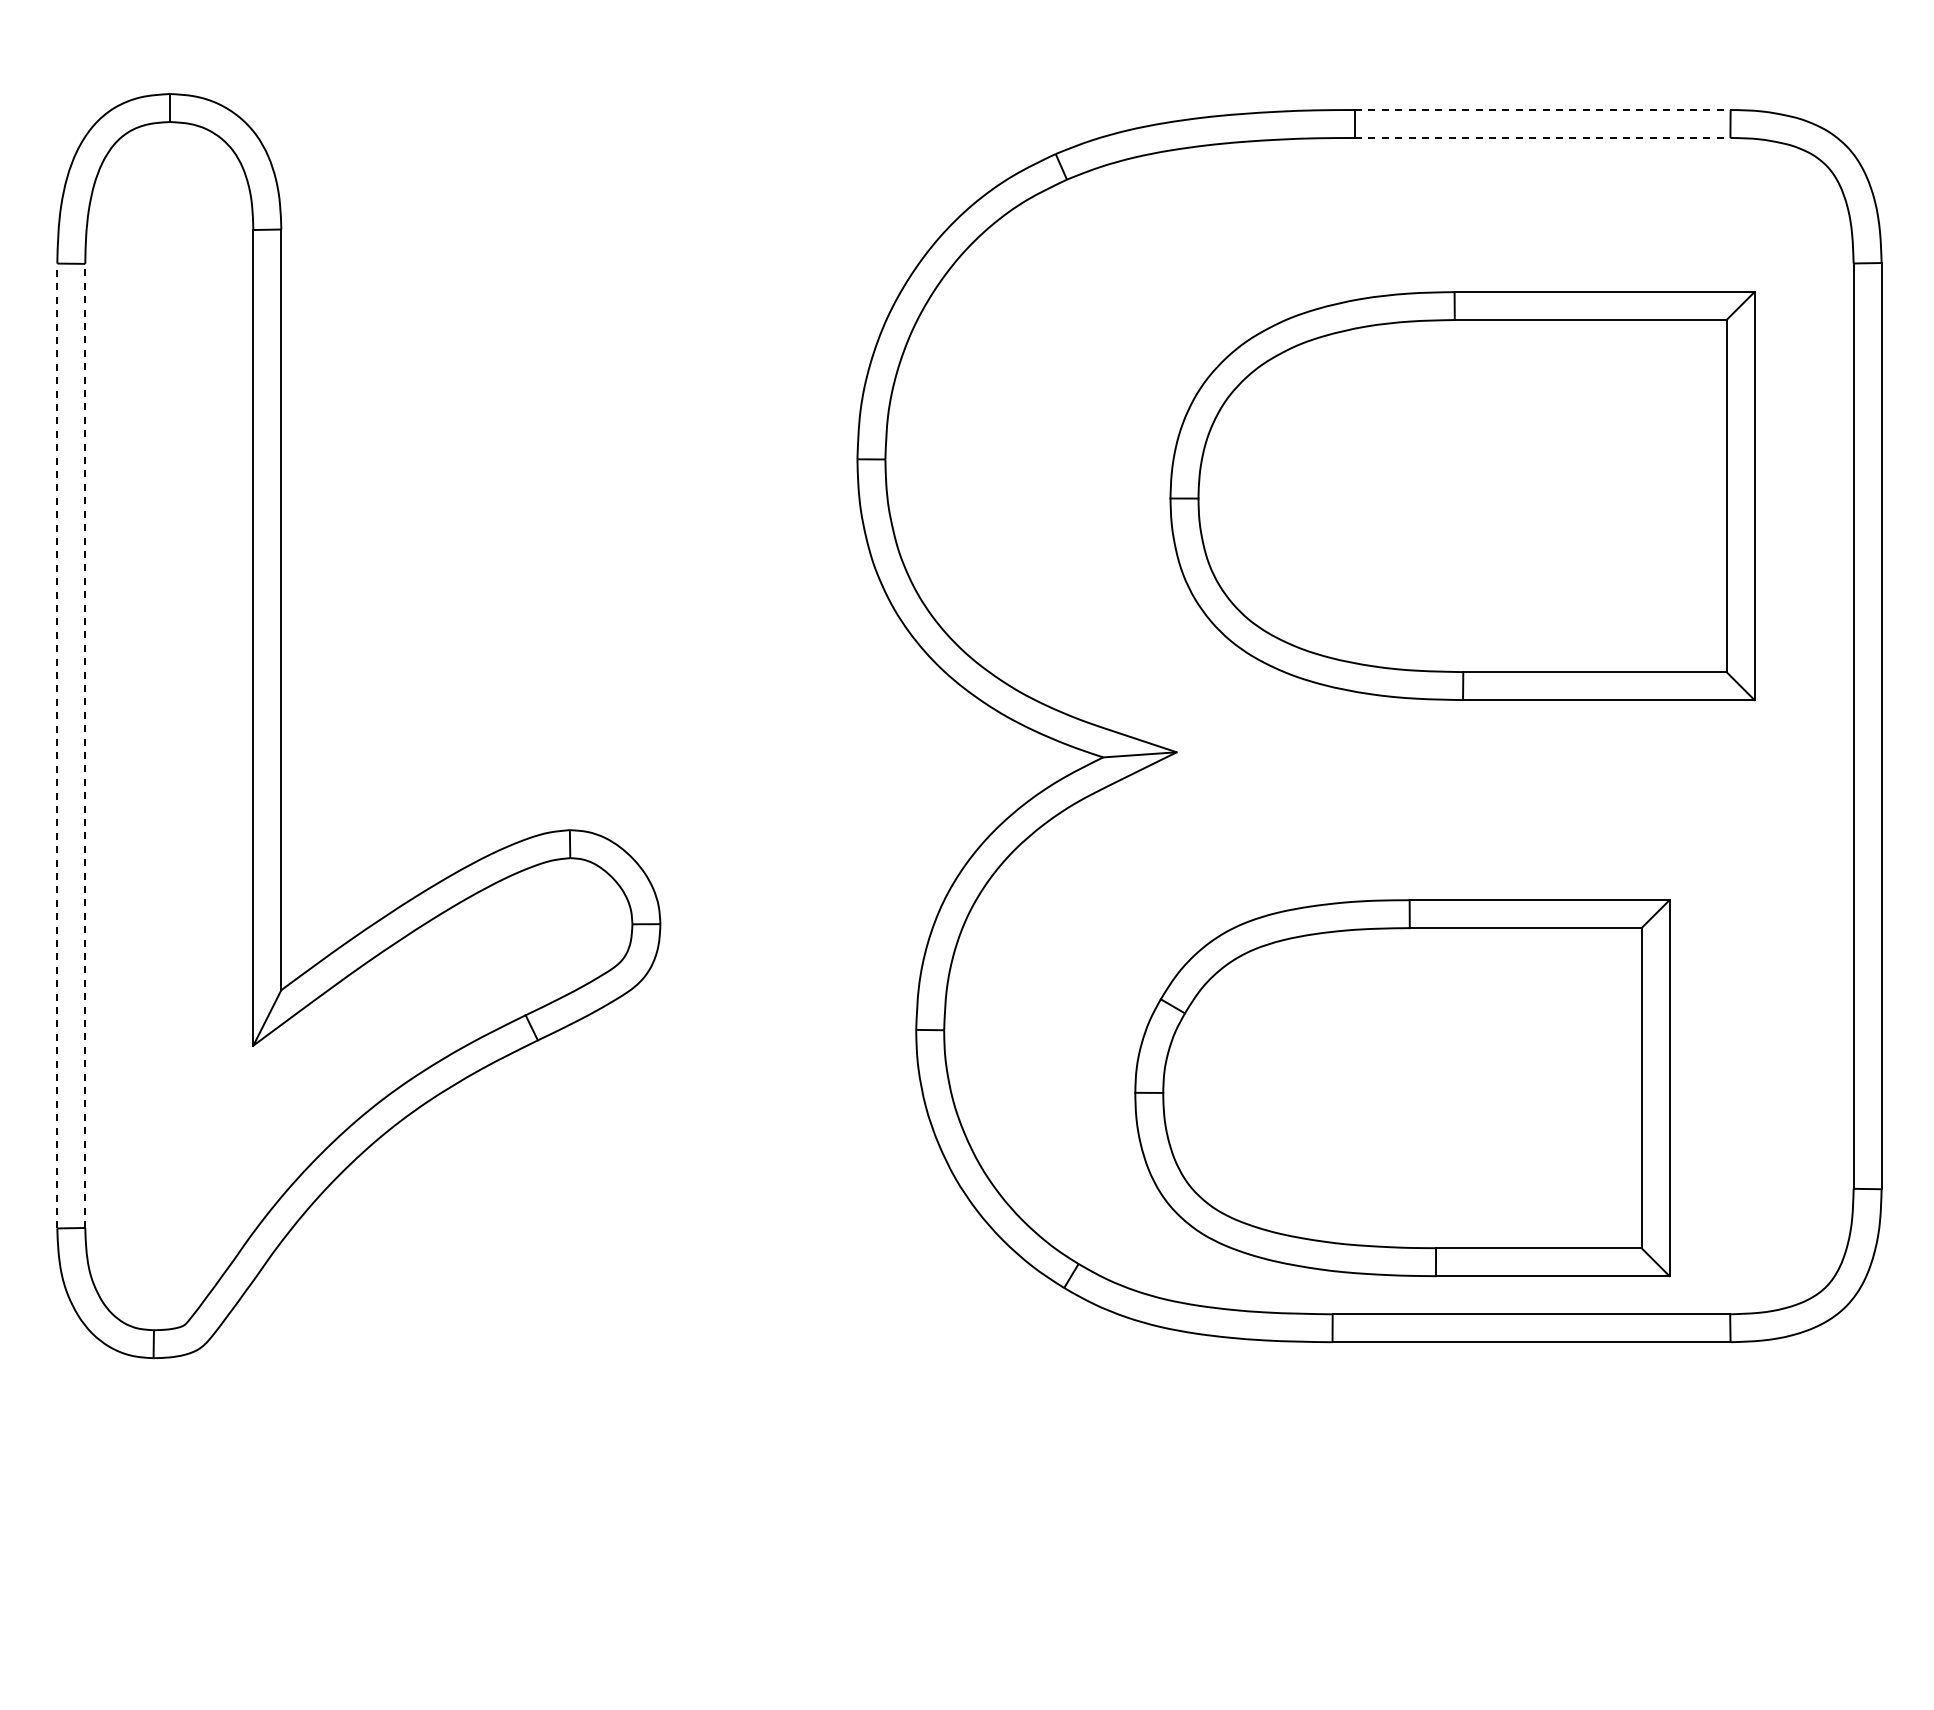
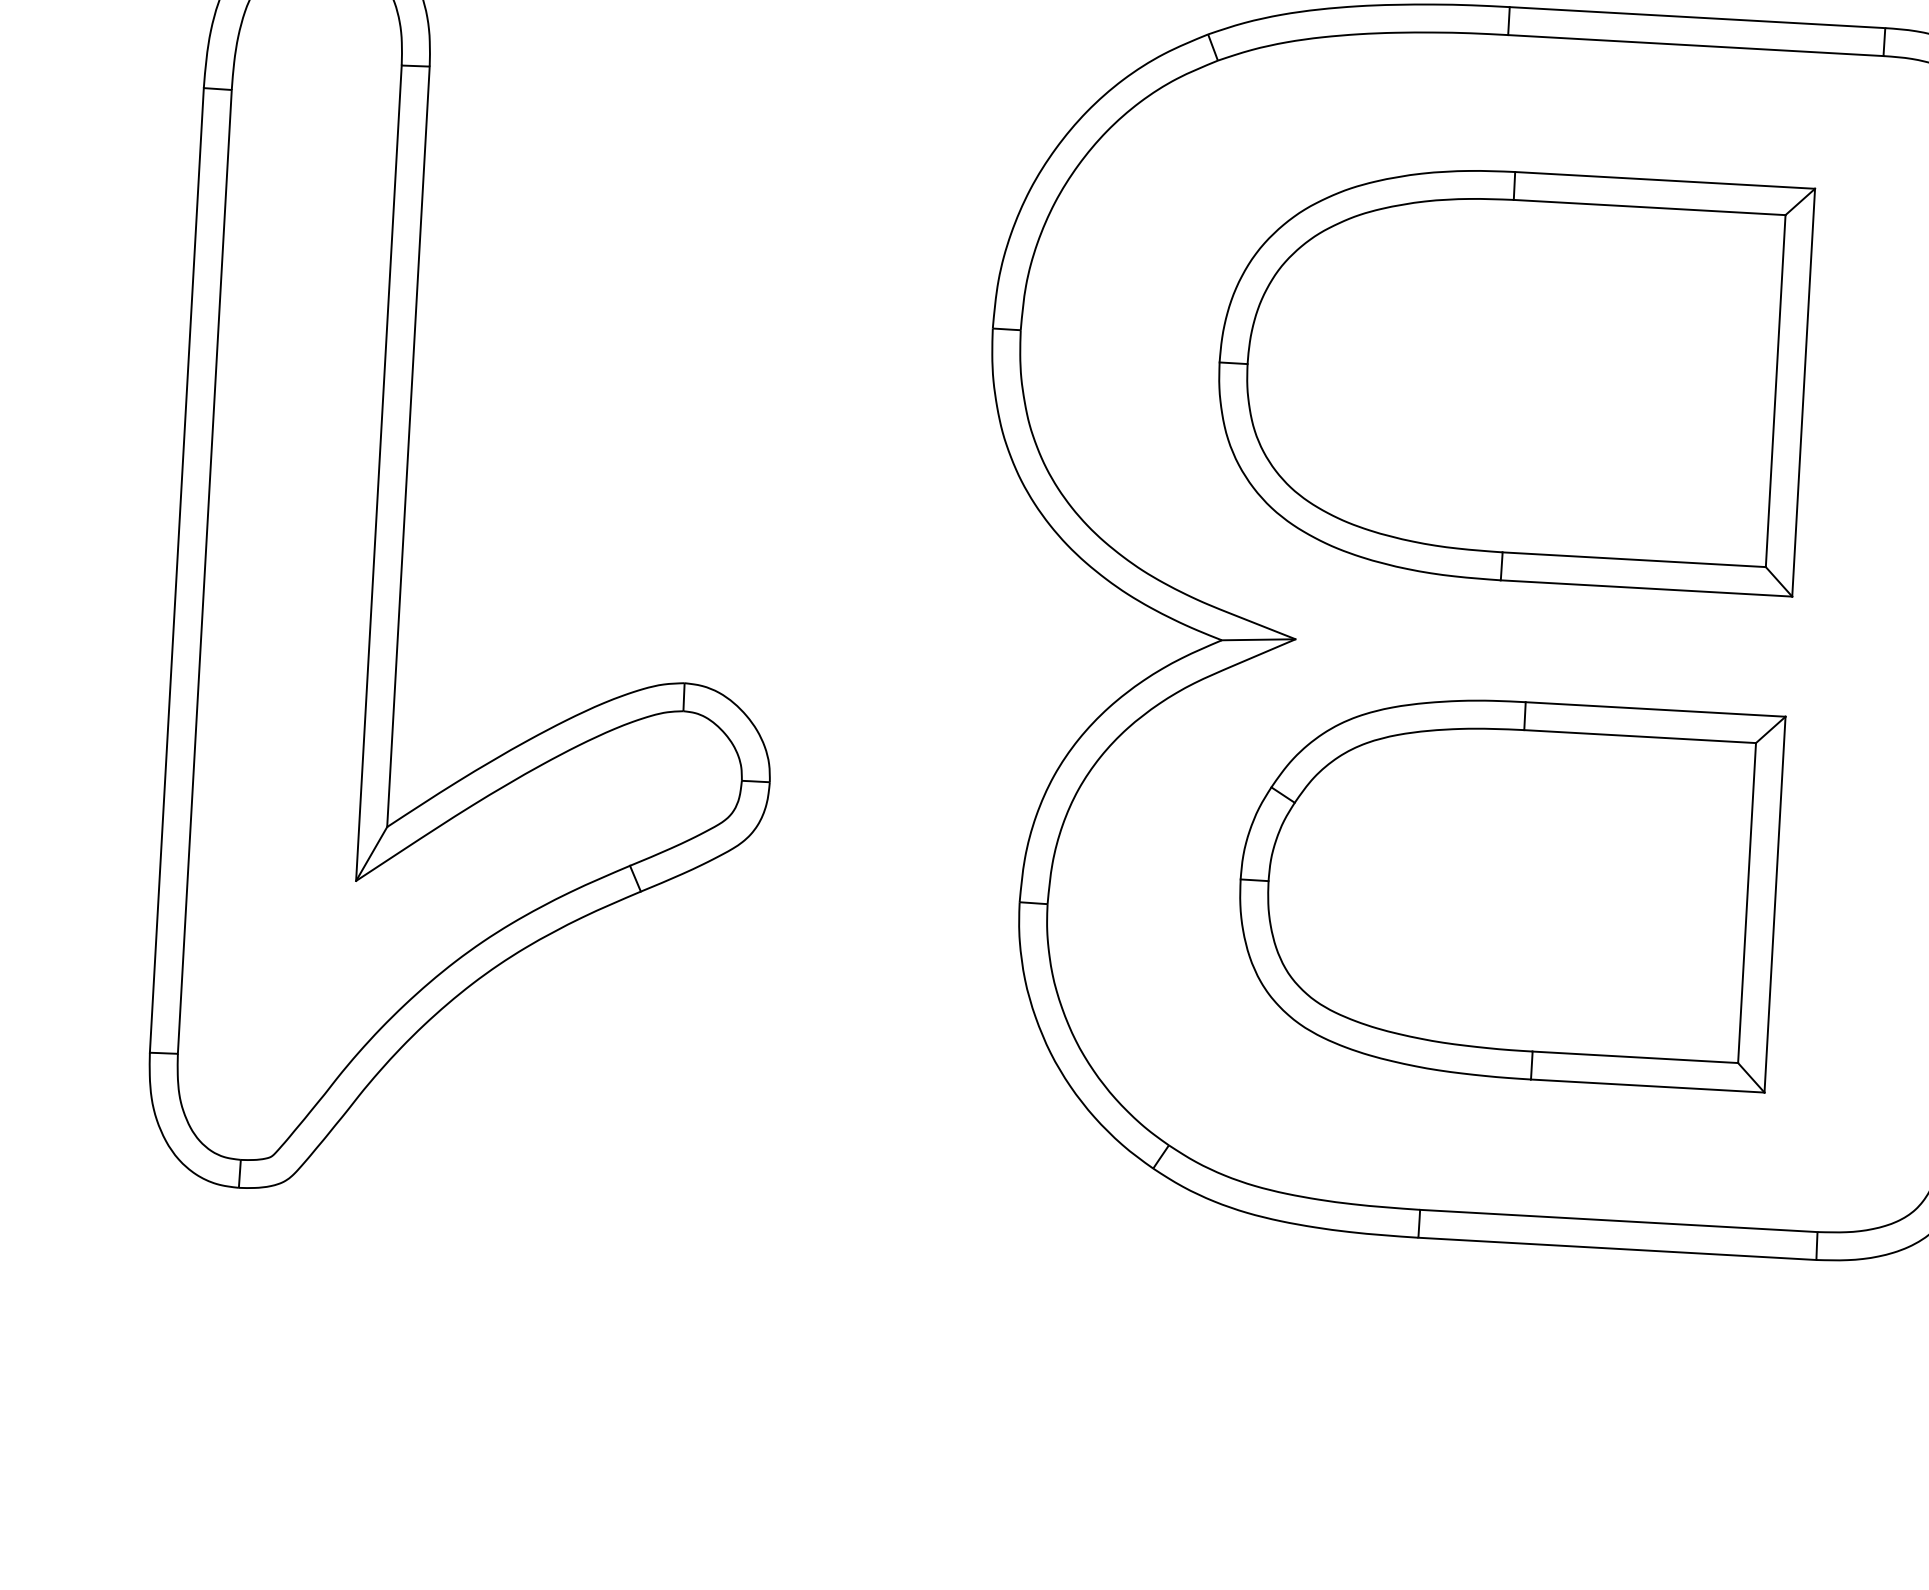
line: (1542, 110) -> (1697, 18), dashed -> solid
line: (1542, 137) -> (1695, 45), dashed -> solid
part: (1462, 496) -> (1511, 376), moved
line: (57, 745) -> (177, 569), dashed -> solid
line: (85, 745) -> (205, 571), dashed -> solid
part: (1402, 1088) -> (1508, 890), moved

